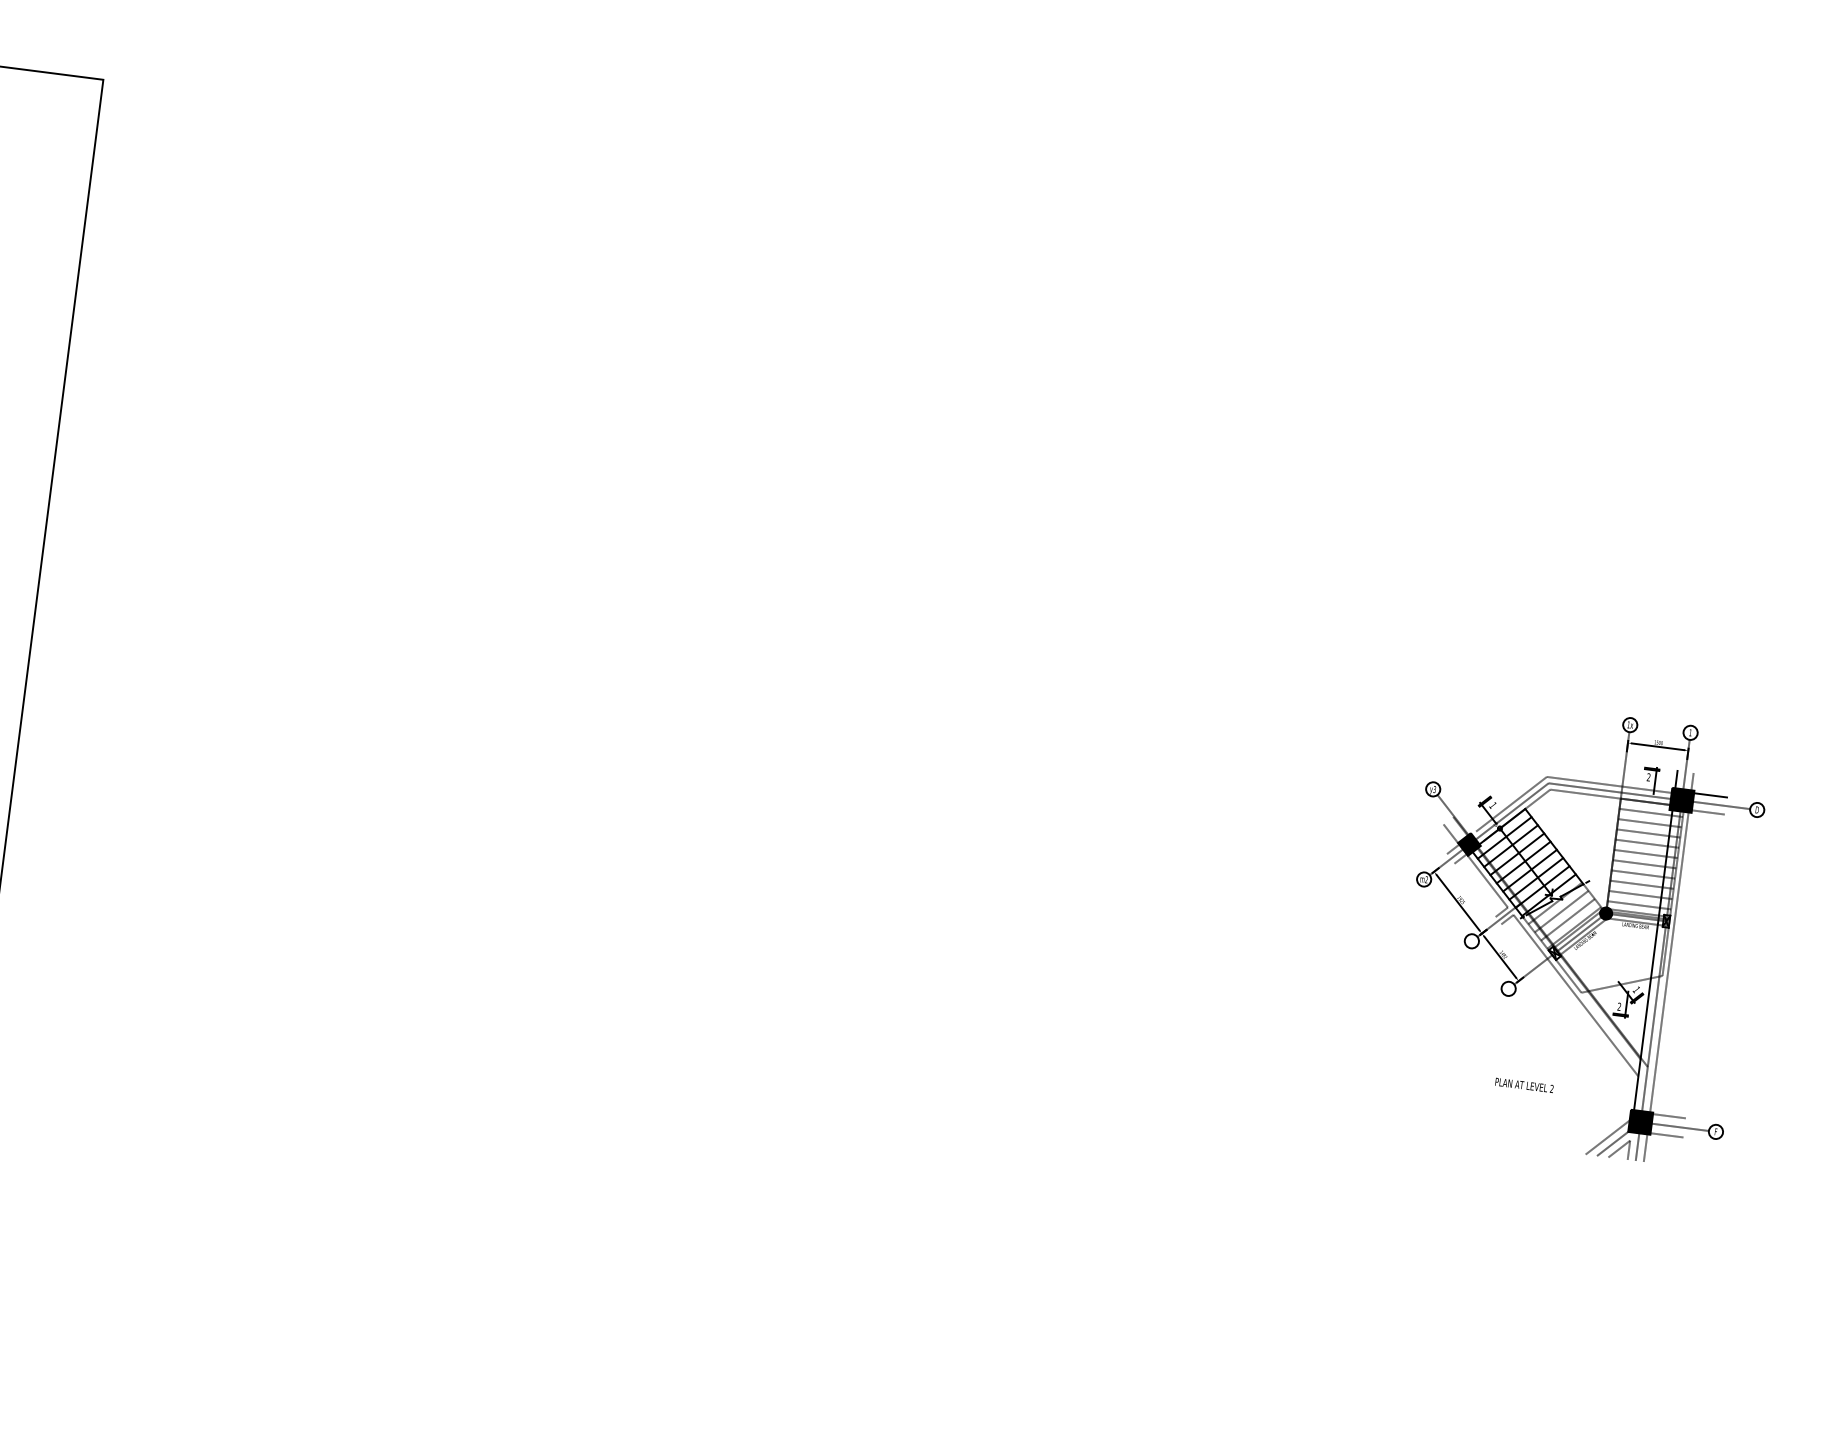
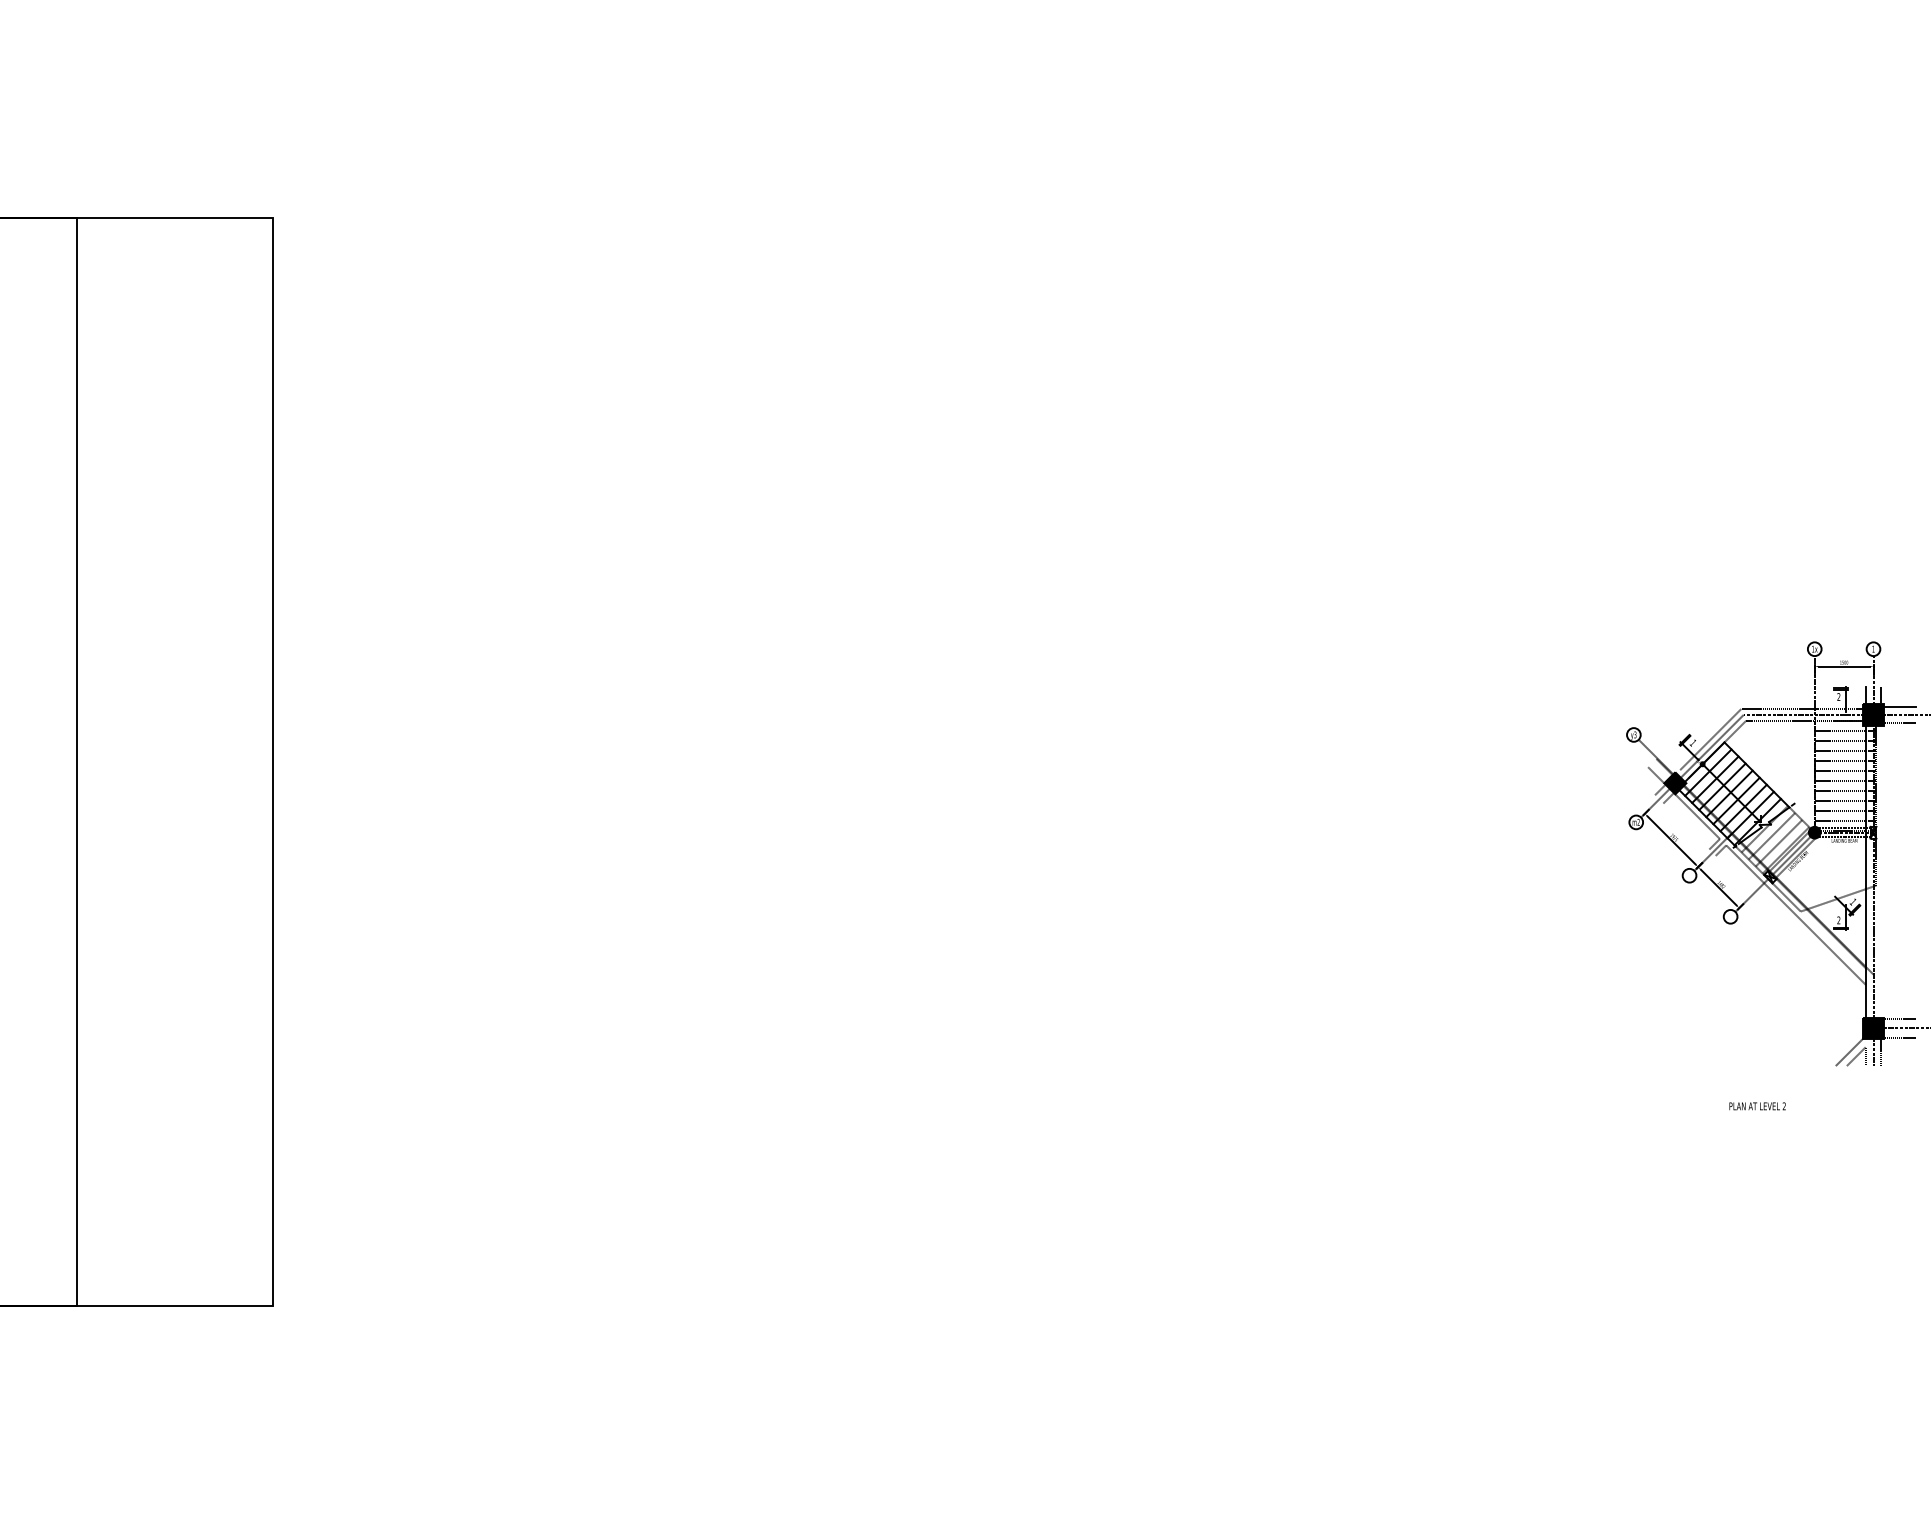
line: (1669, 962) -> (1881, 871), removed
text: (1524, 1085) -> (1757, 1106), moved
line: (1607, 1137) -> (1843, 1047), removed

